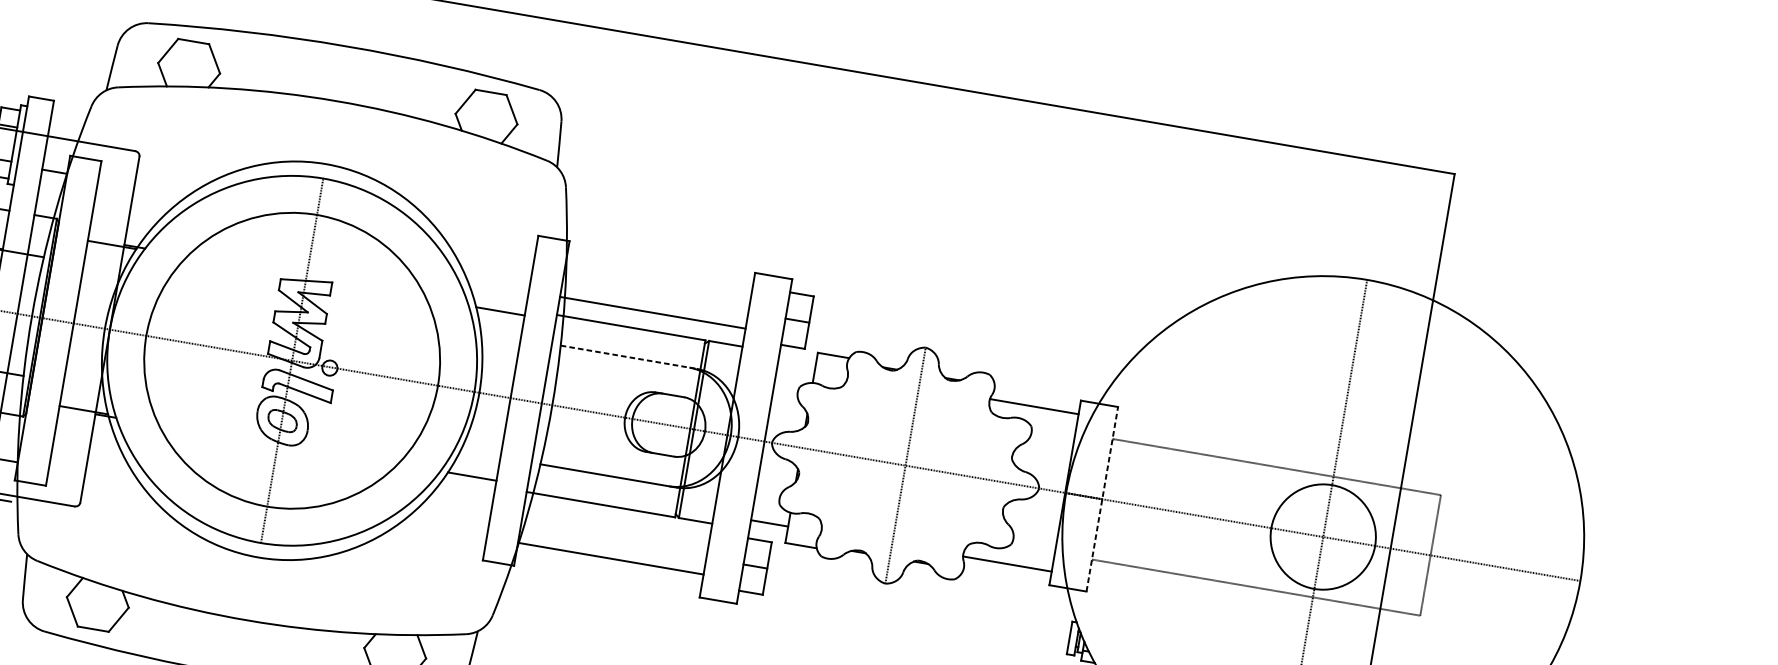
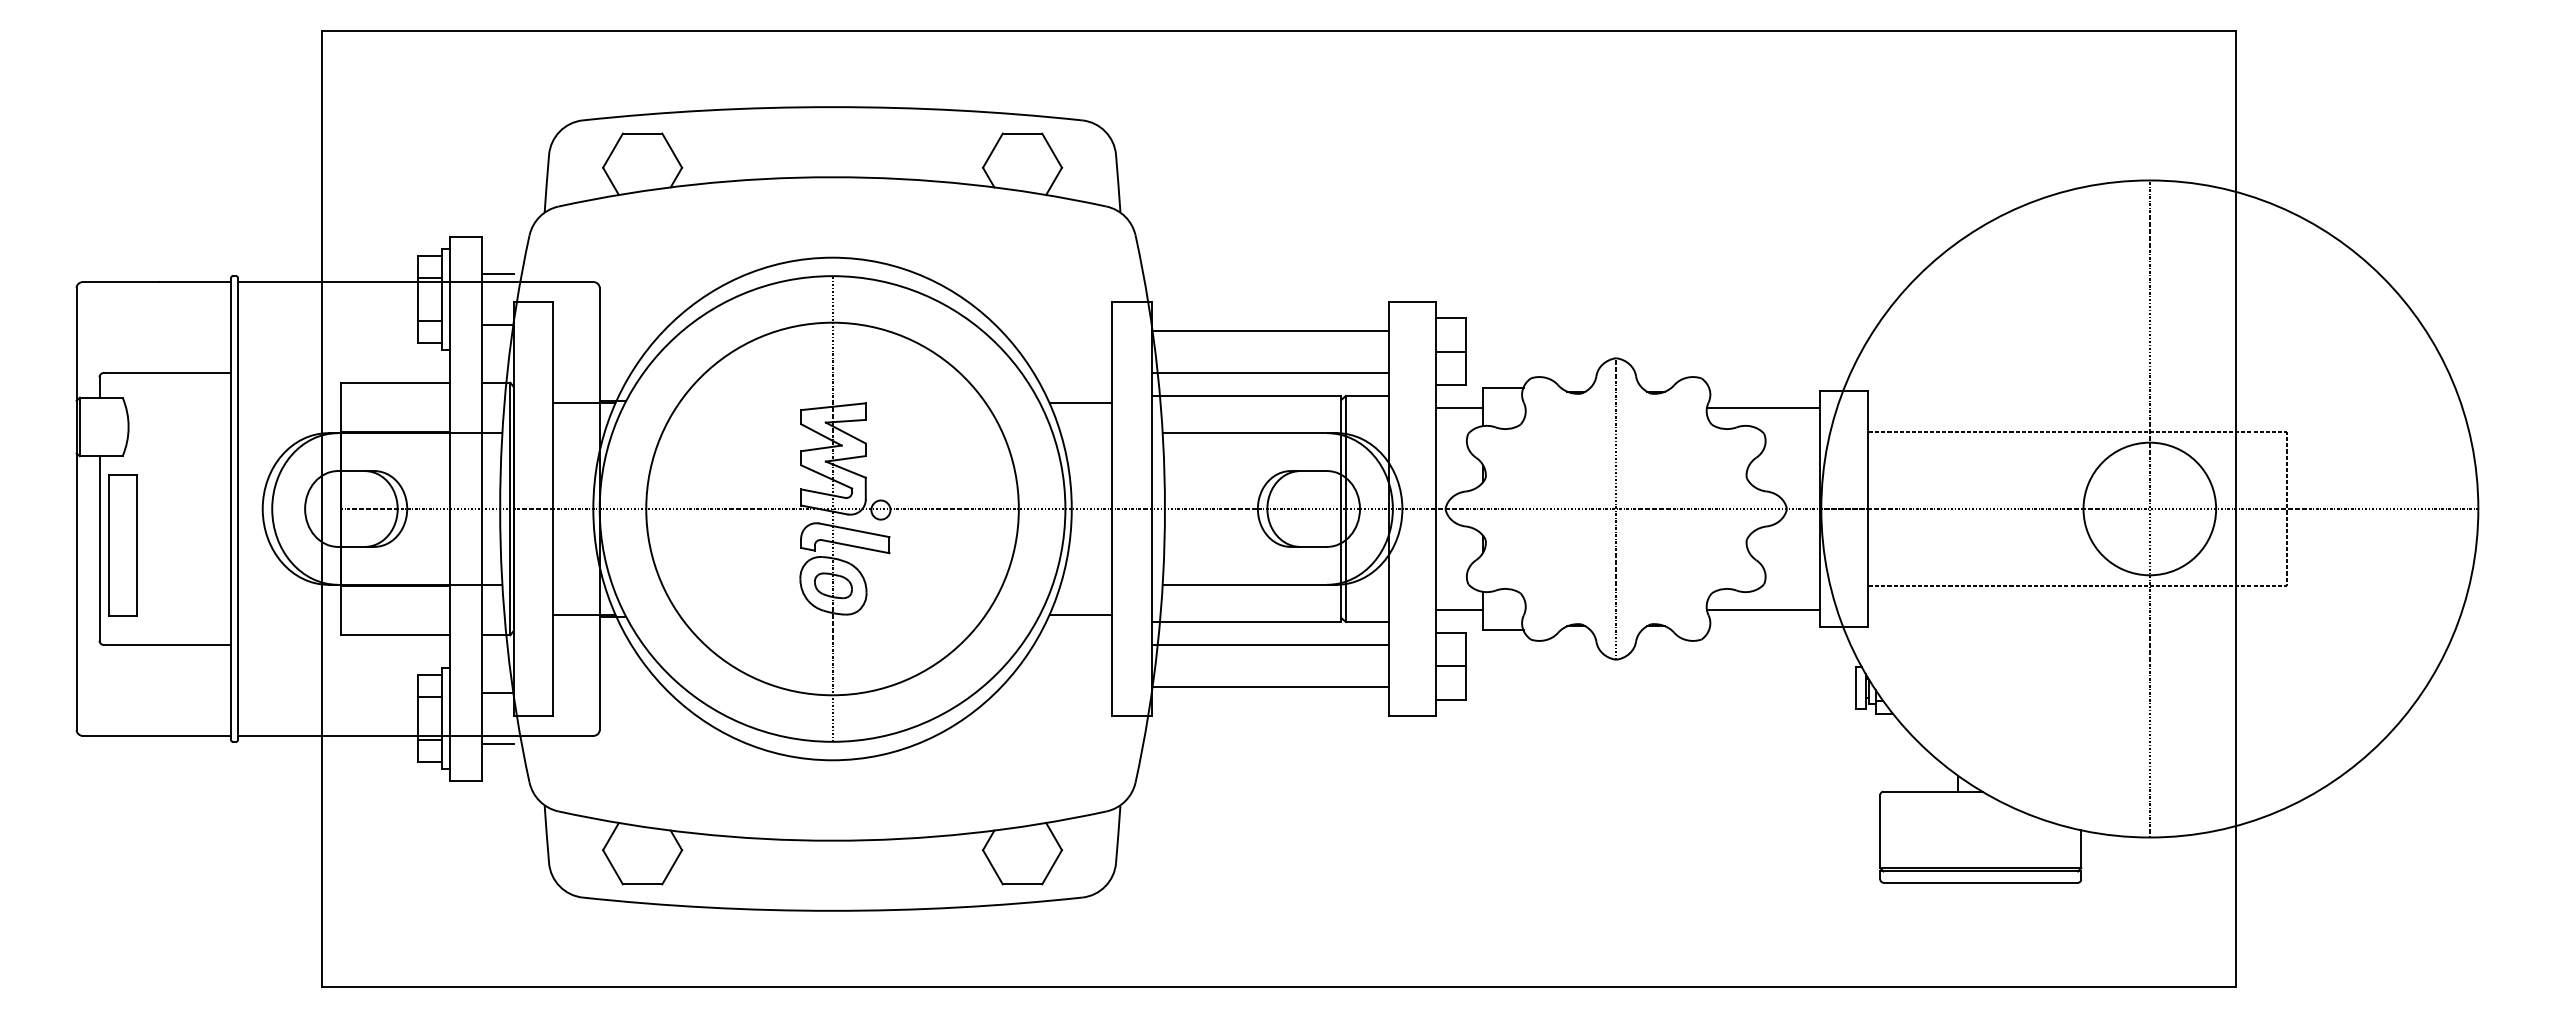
line: (61, 132) -> (497, 274), added
line: (658, 279) -> (1269, 330), added
line: (628, 357) -> (1249, 433), dashed -> solid
line: (796, 366) -> (1459, 408), added
line: (1102, 498) -> (1867, 508), dashed -> solid
line: (615, 526) -> (1269, 645), added

